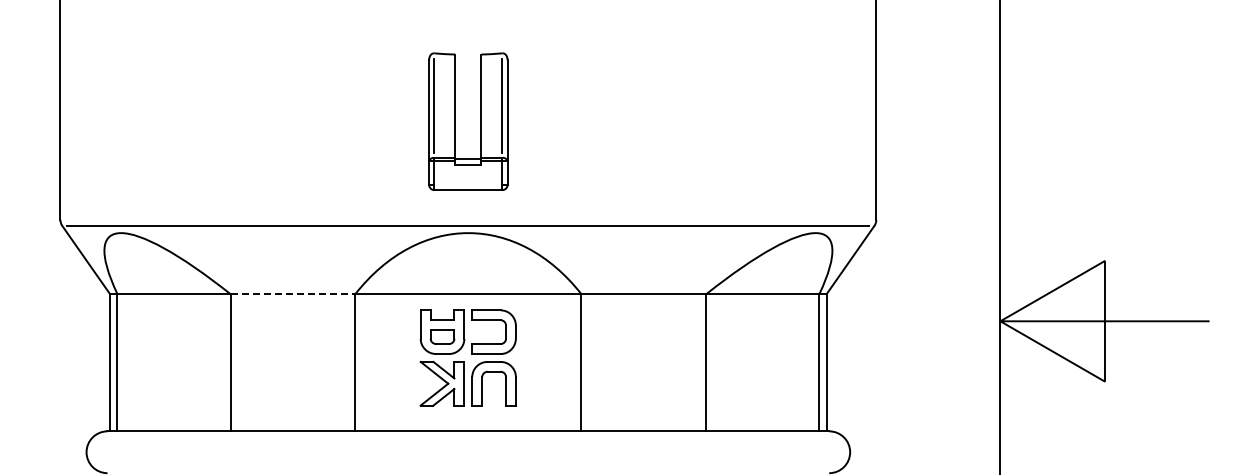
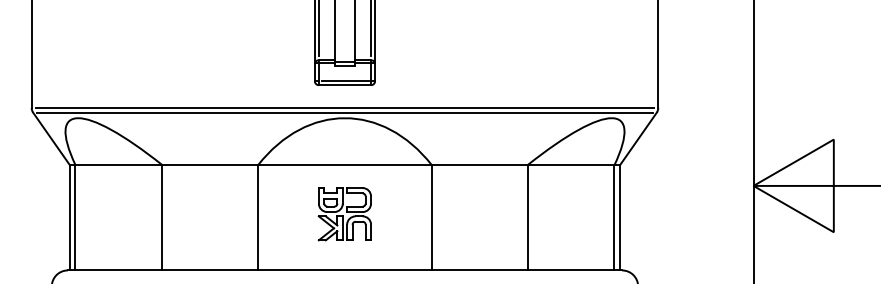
line: (468, 184) -> (345, 80), added
line: (468, 219) -> (345, 107), added
line: (293, 294) -> (210, 165), dashed -> solid
part: (468, 358) -> (345, 214), size x0.71

